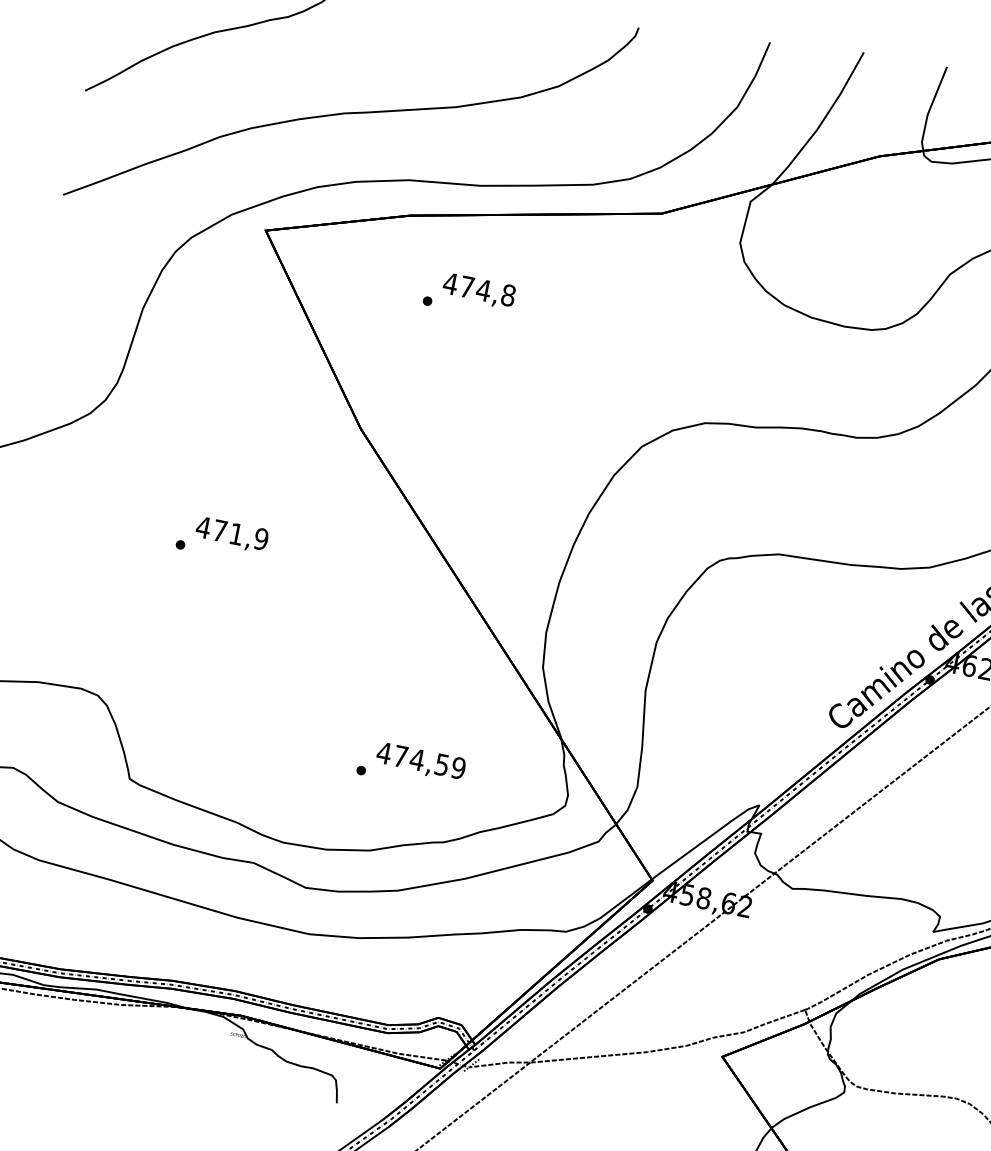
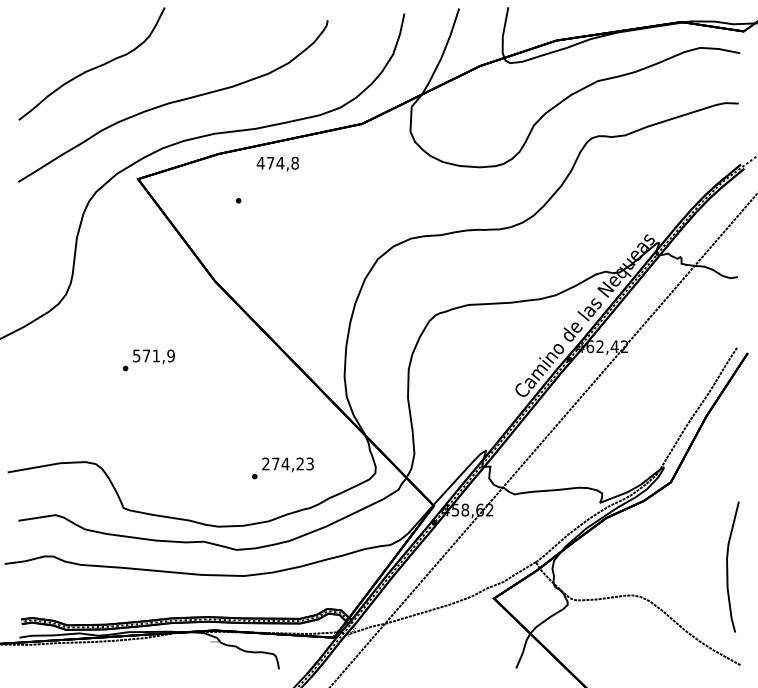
text: (478, 289) -> (277, 163), moved
text: (203, 526) -> (136, 355), 471,9 -> 571,9
text: (420, 759) -> (287, 463), 474,59 -> 274,23

